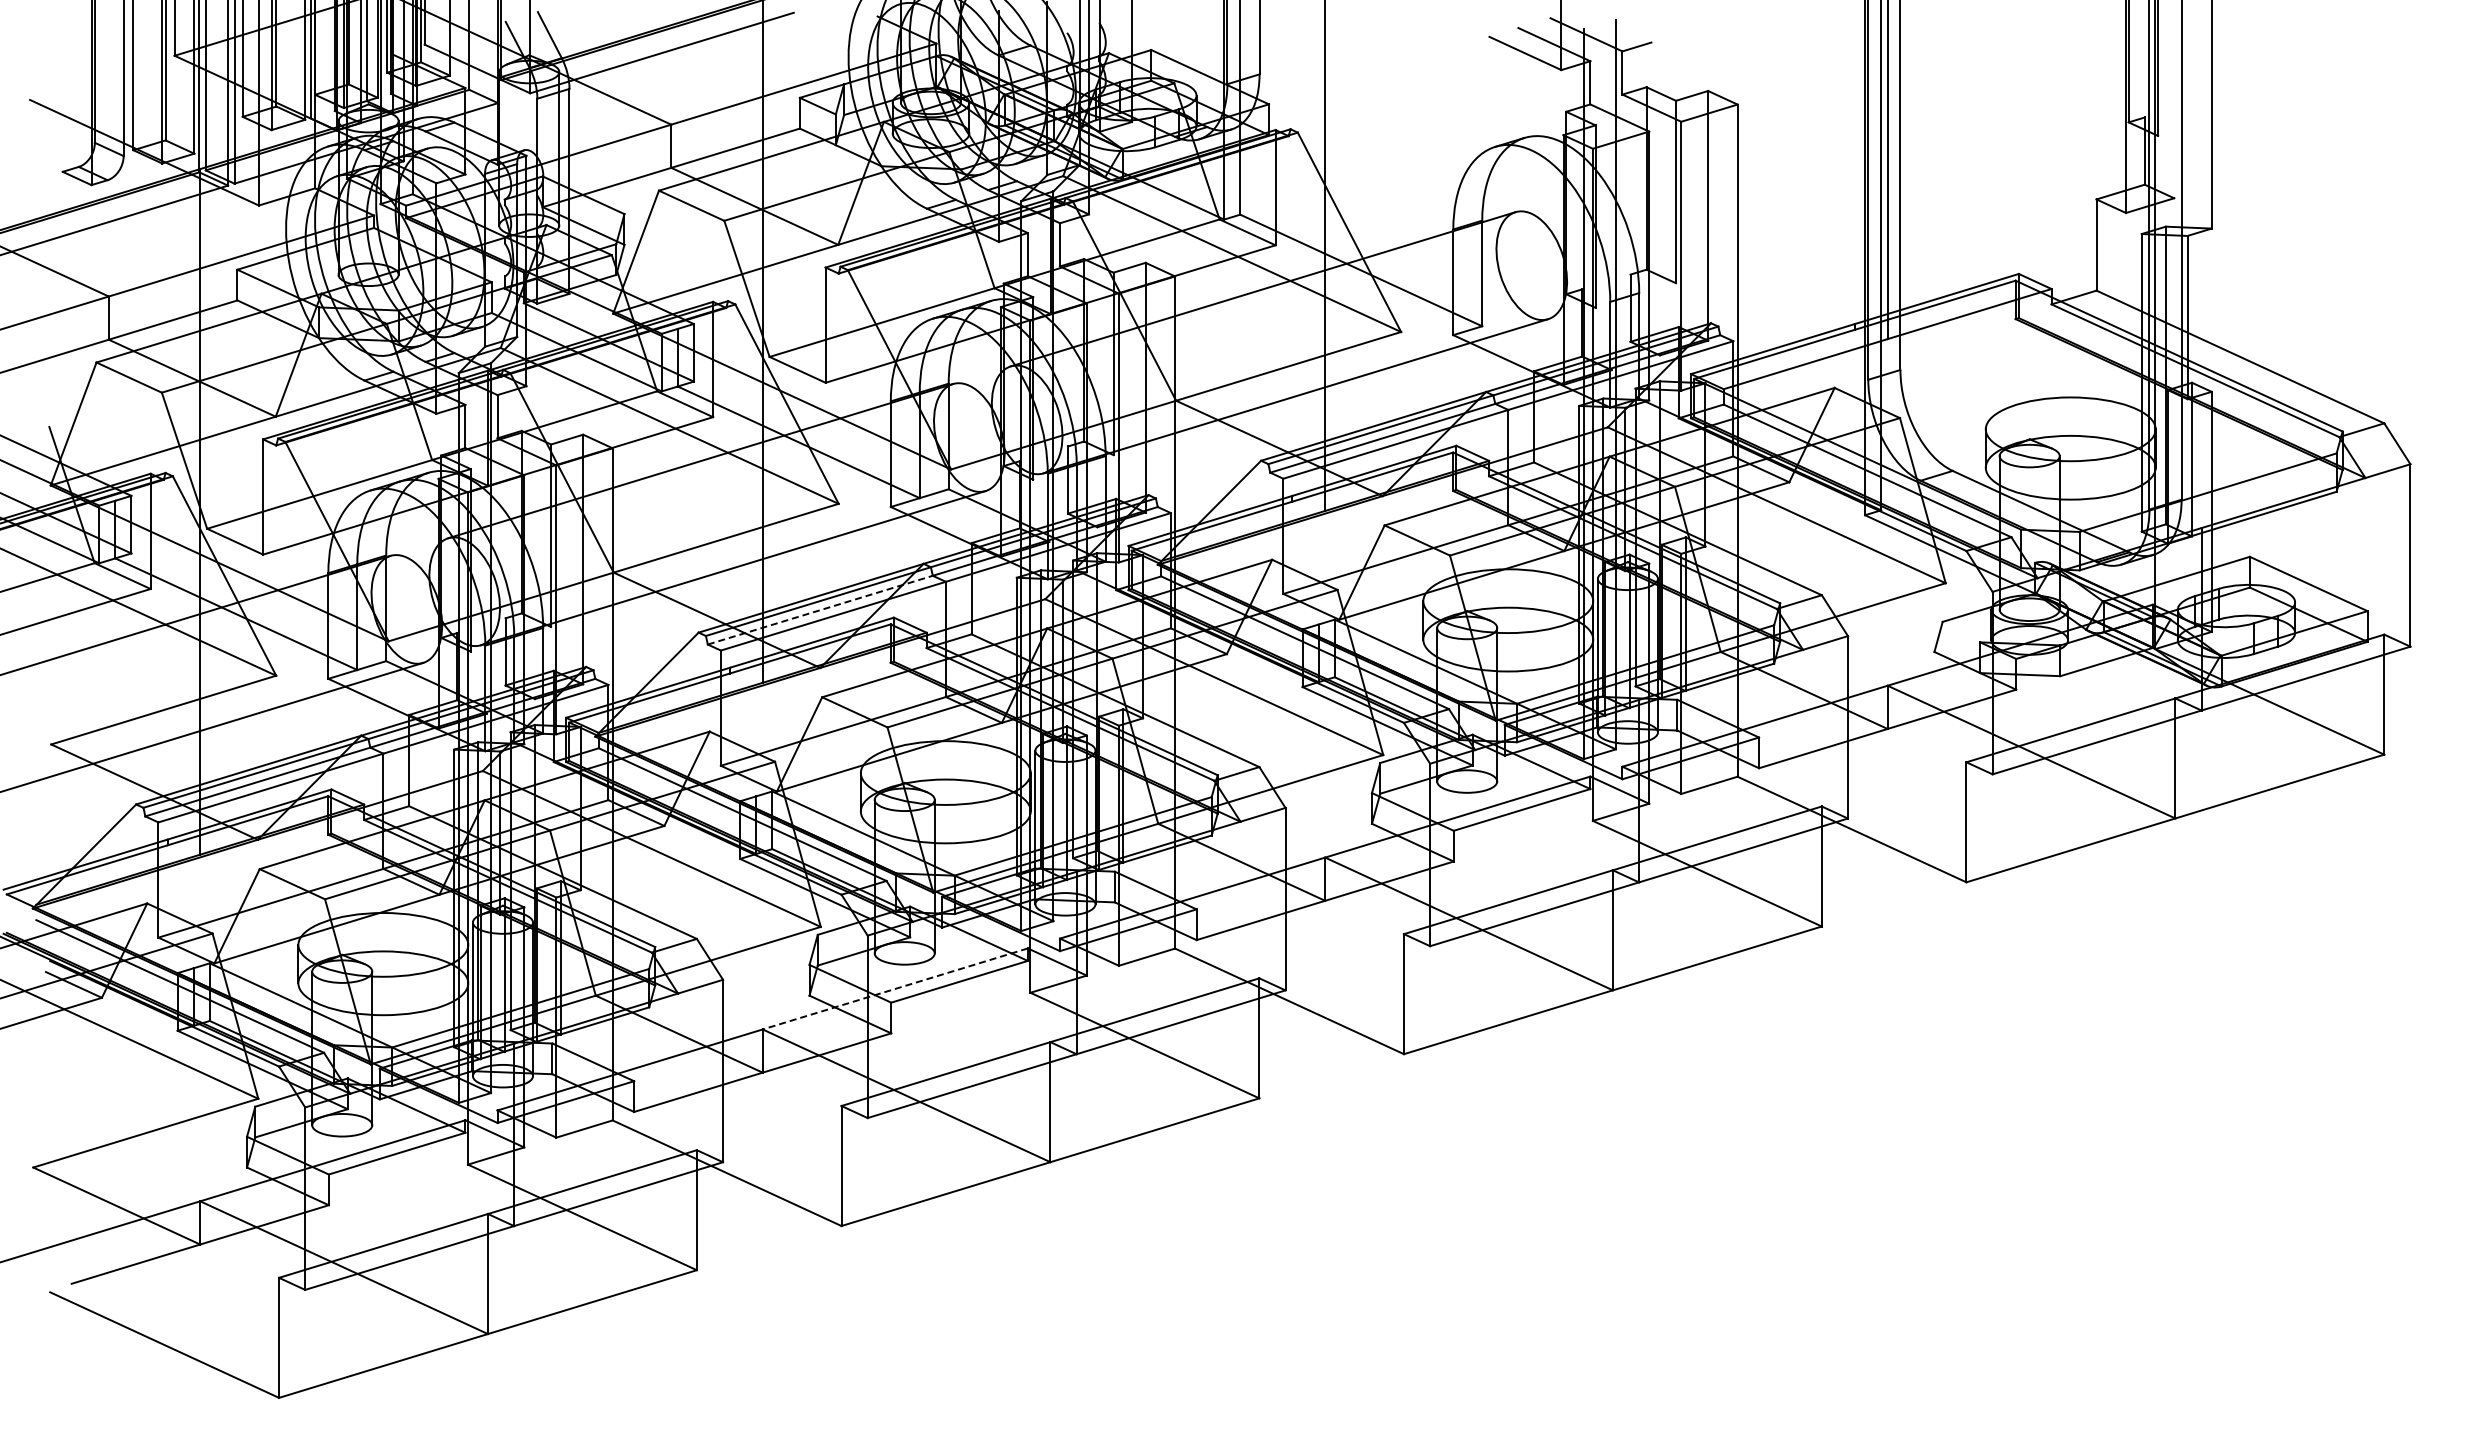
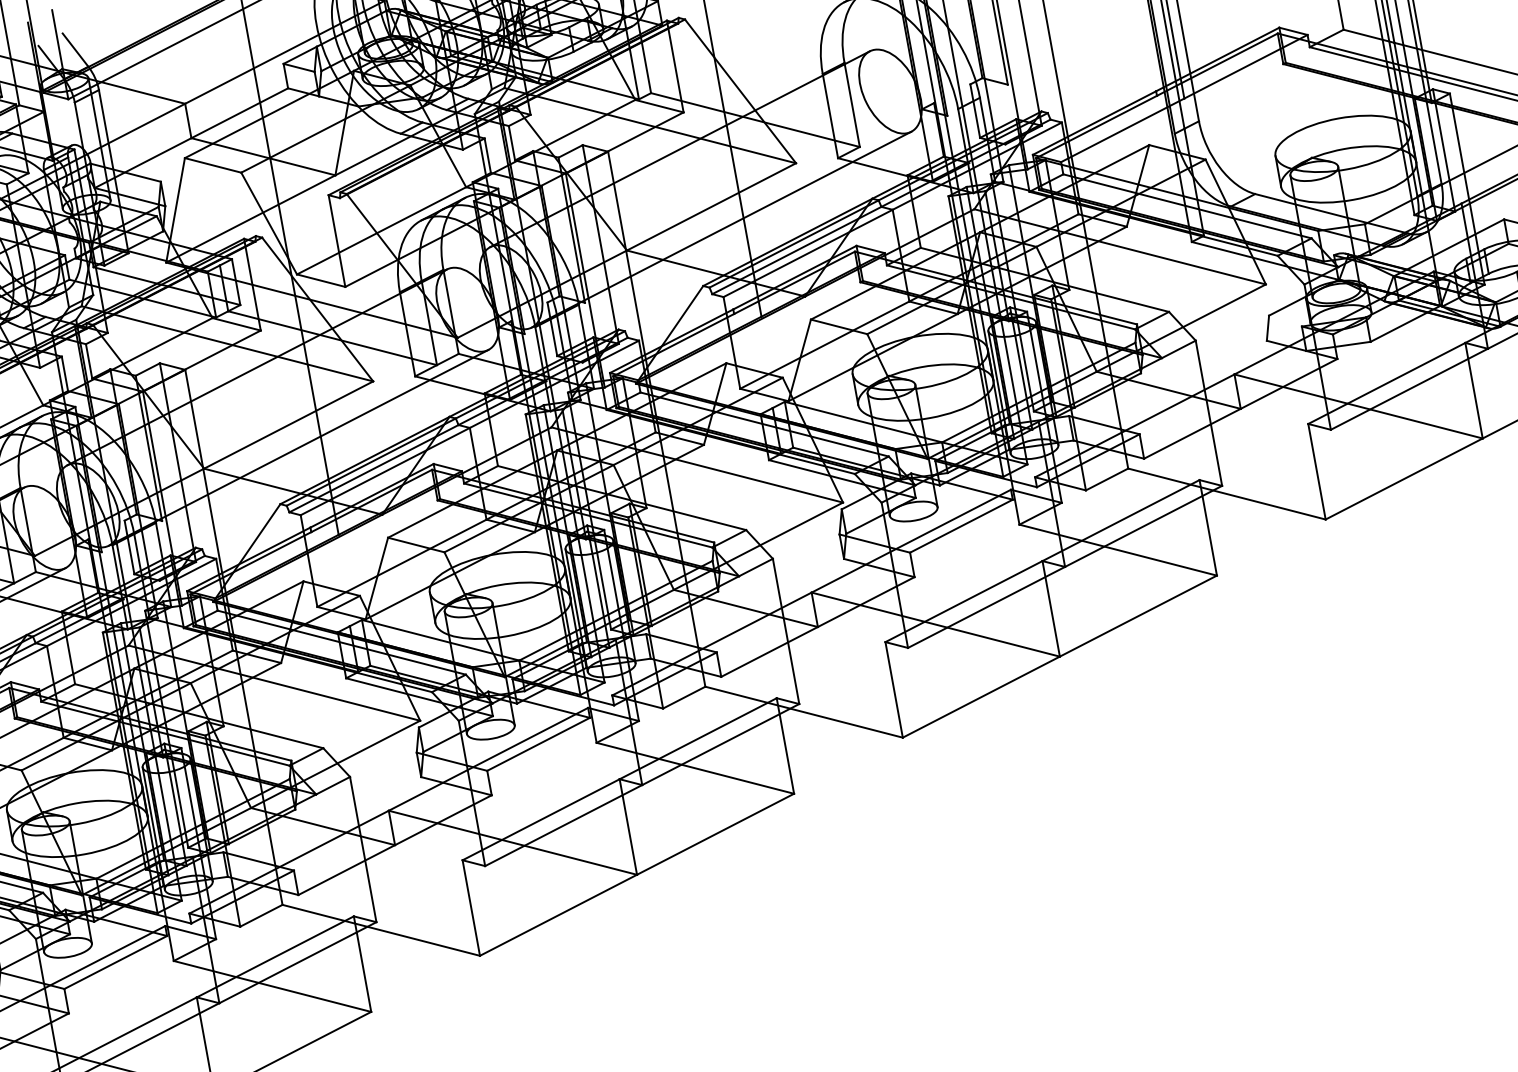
line: (820, 610) -> (374, 468), dashed -> solid
line: (895, 988) -> (488, 758), dashed -> solid

